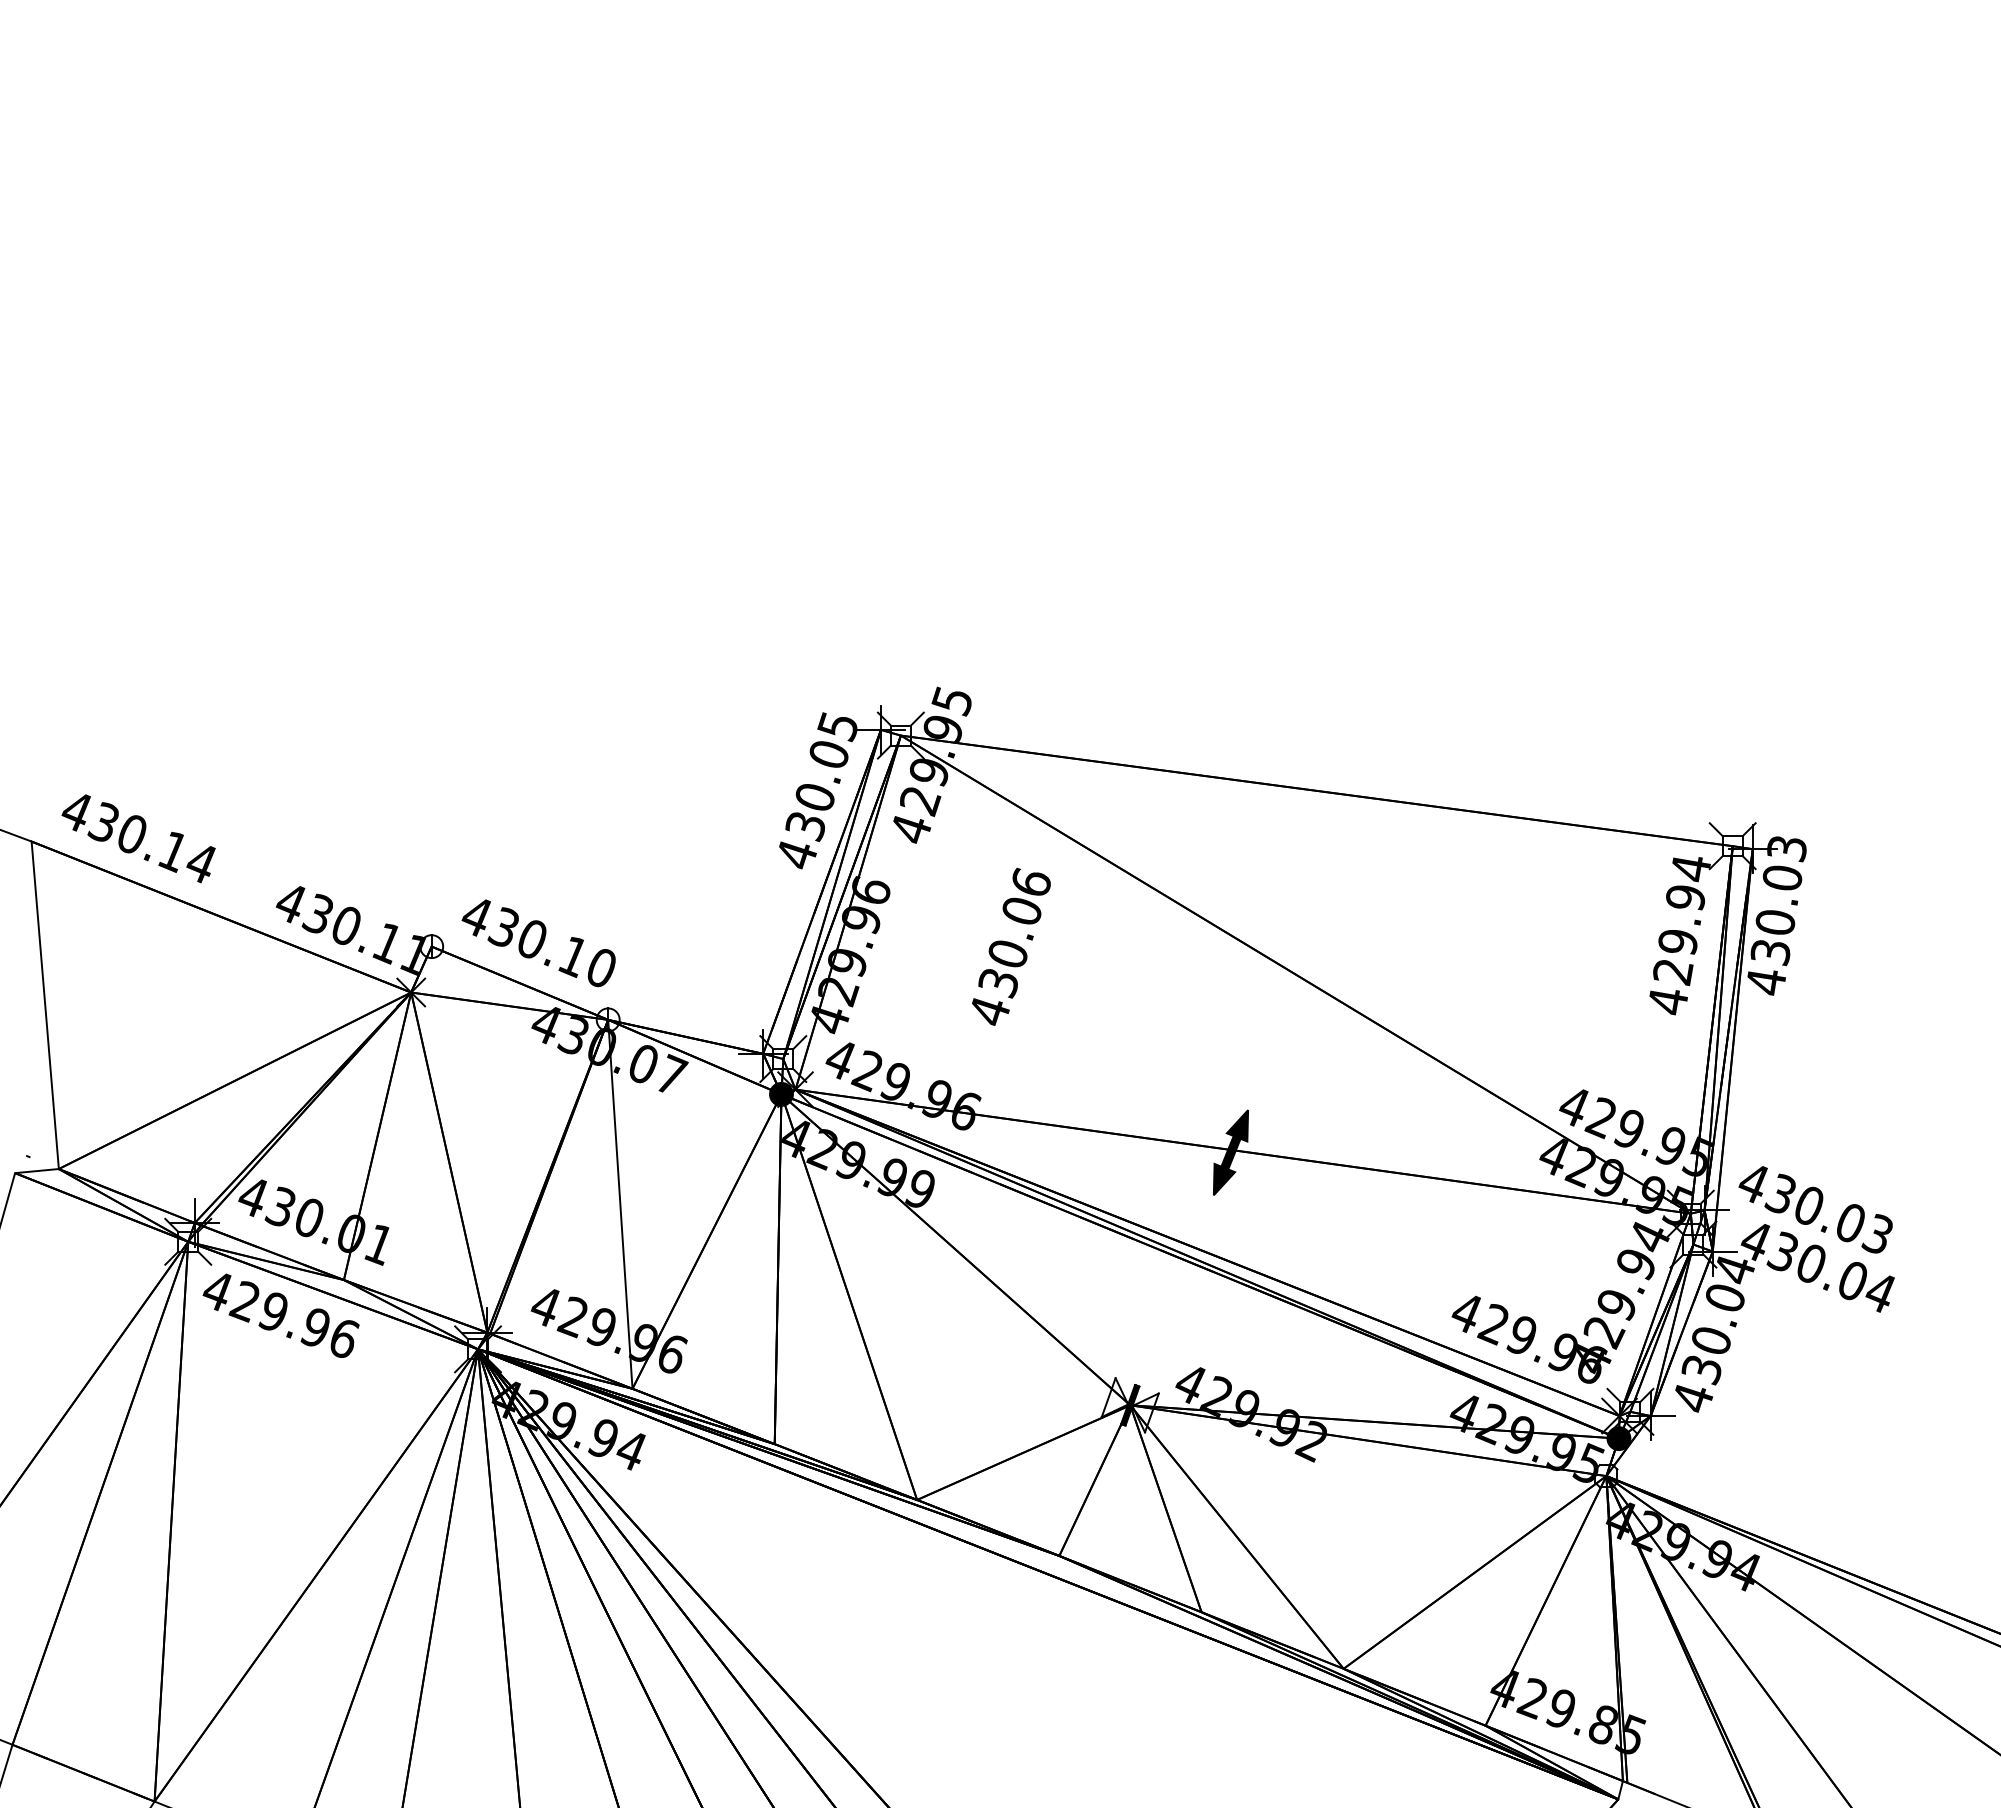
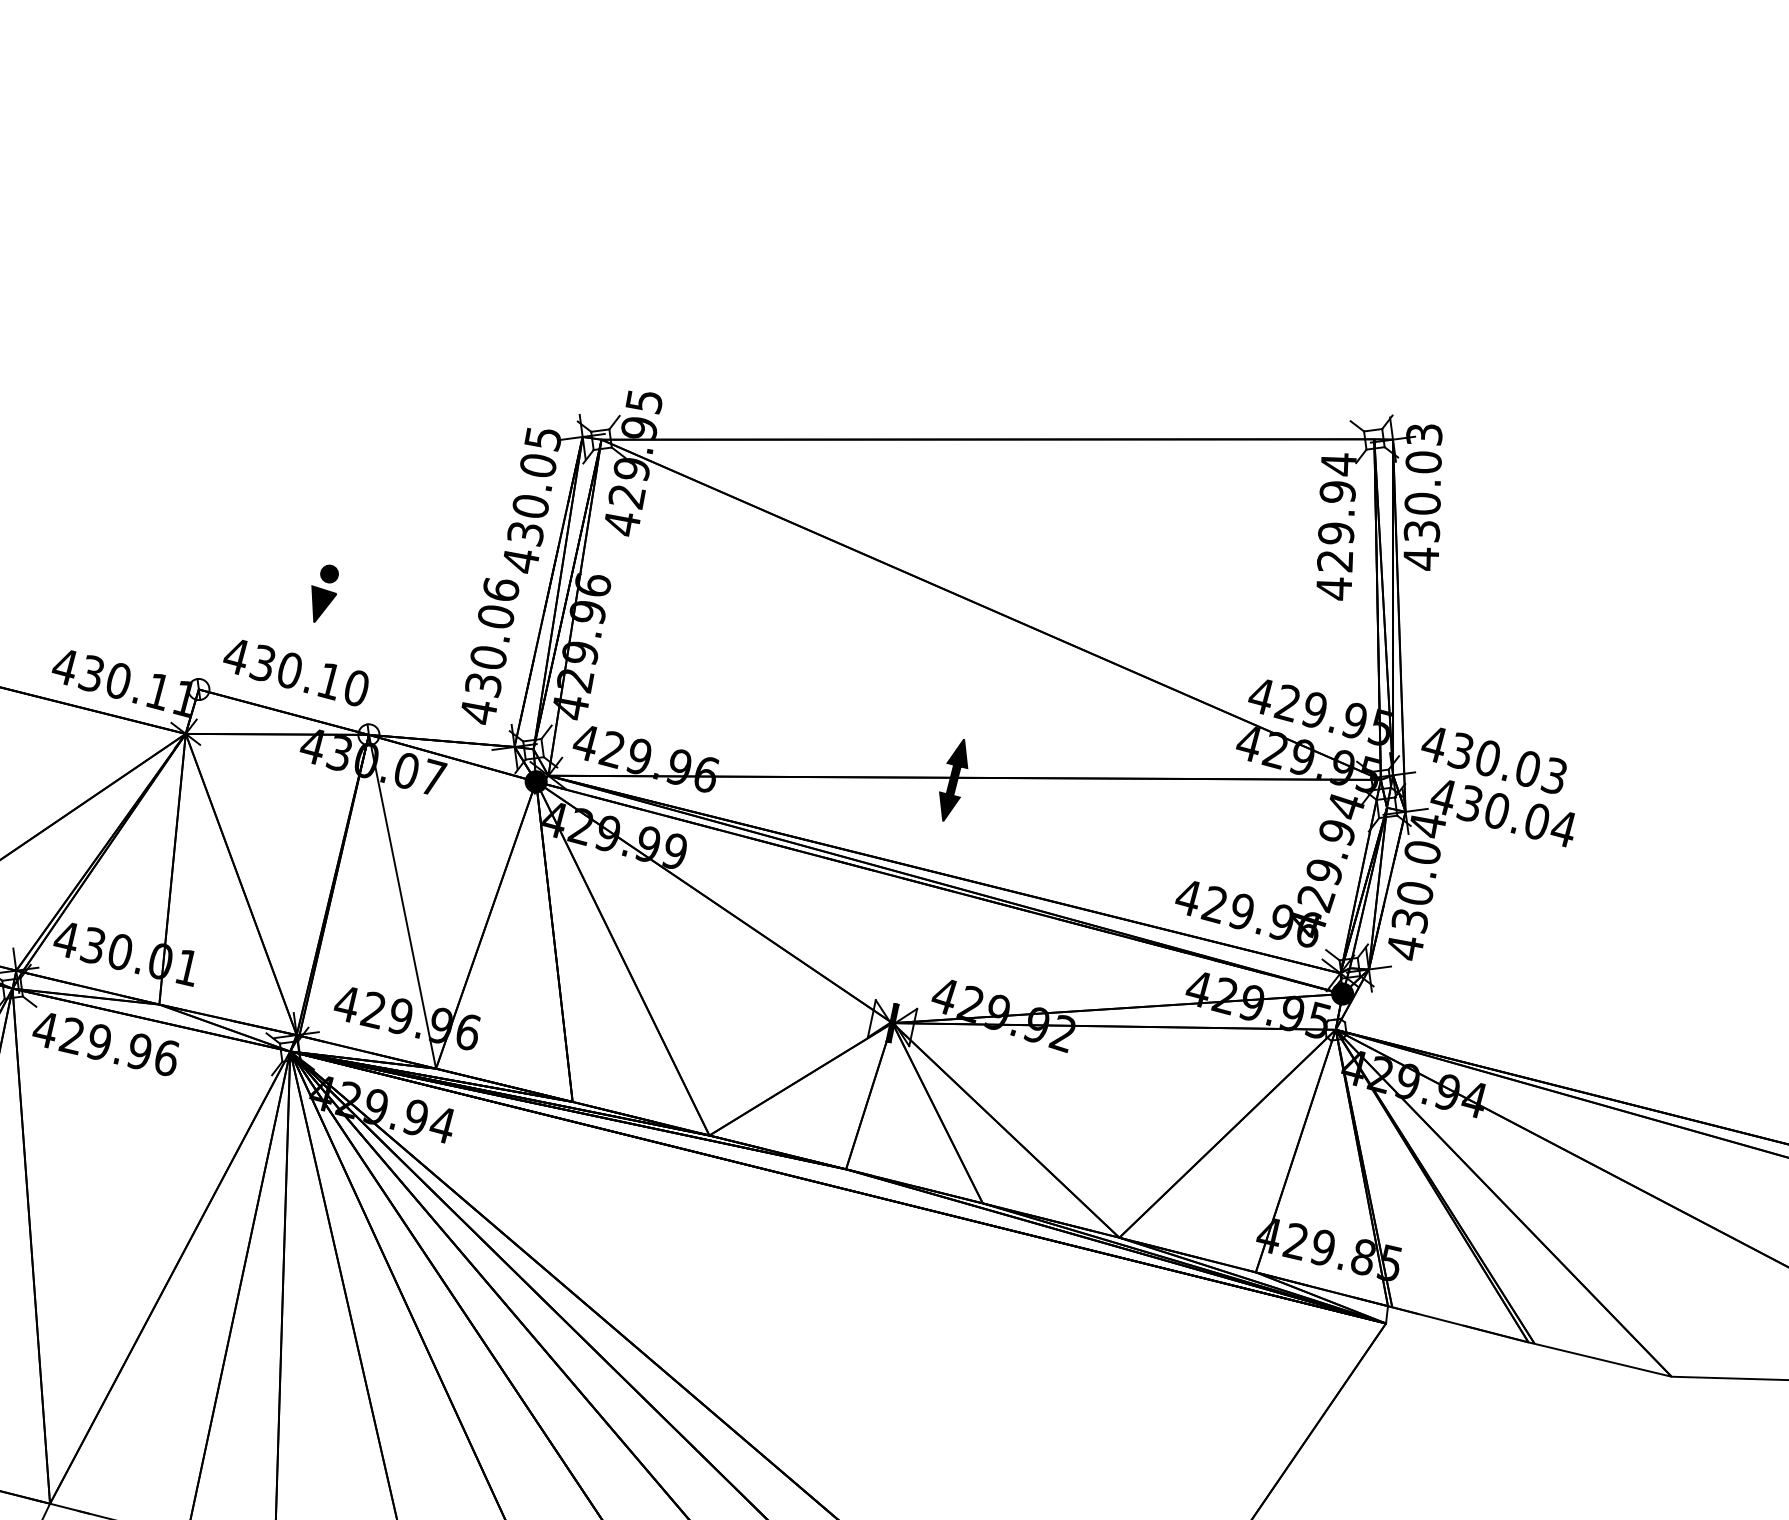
part: (581, 861) -> (325, 593), added
text: (1011, 946) -> (490, 650), moved

